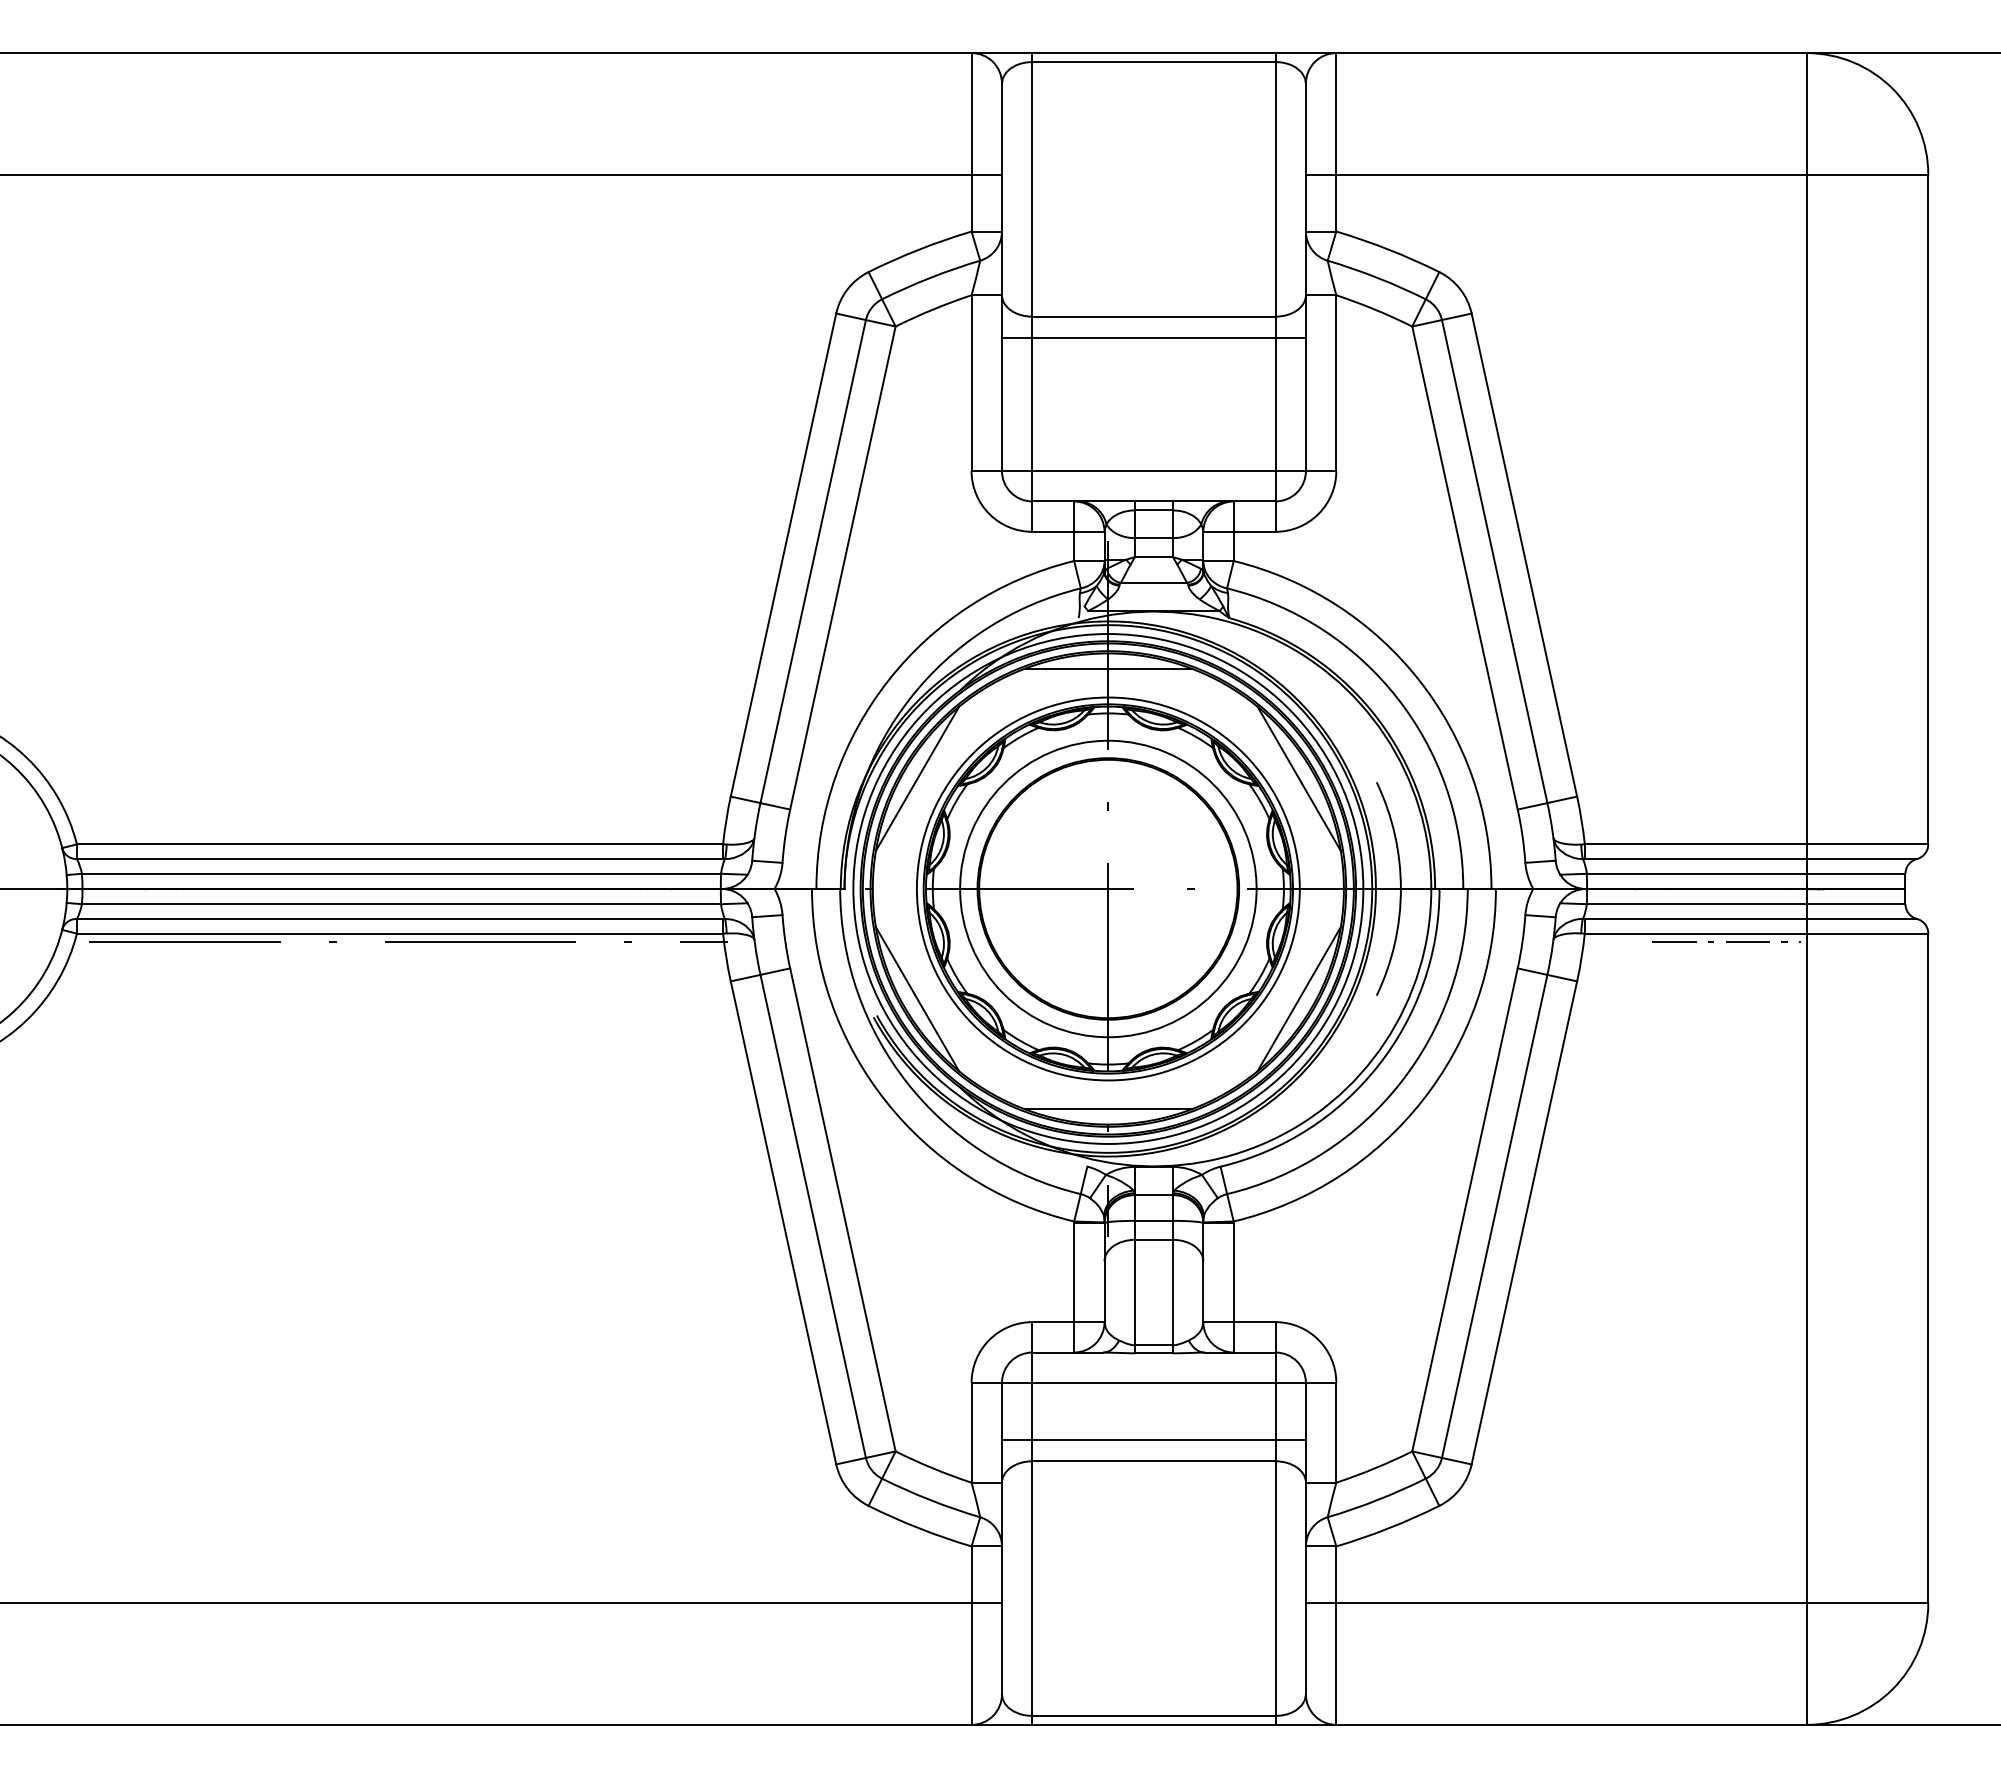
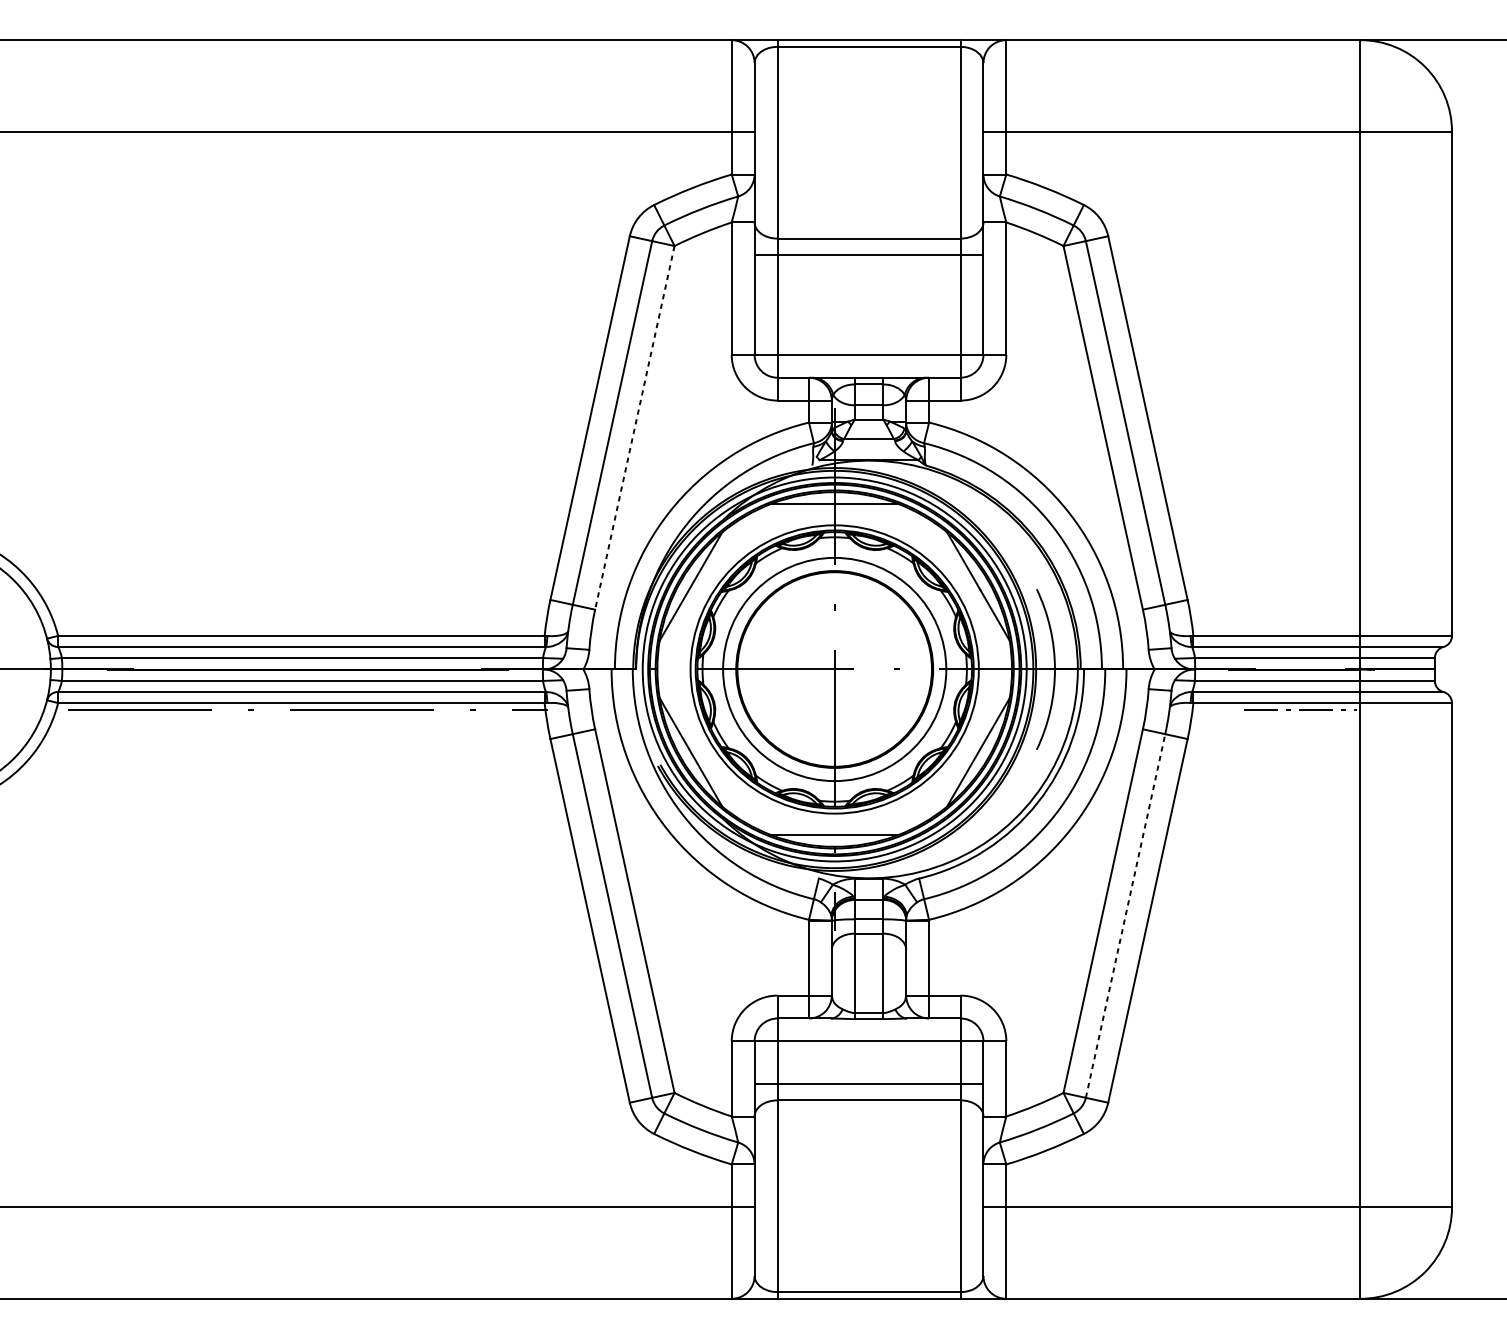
line: (842, 568) -> (634, 428), solid -> dashed
line: (1494, 1215) -> (1125, 915), solid -> dashed

